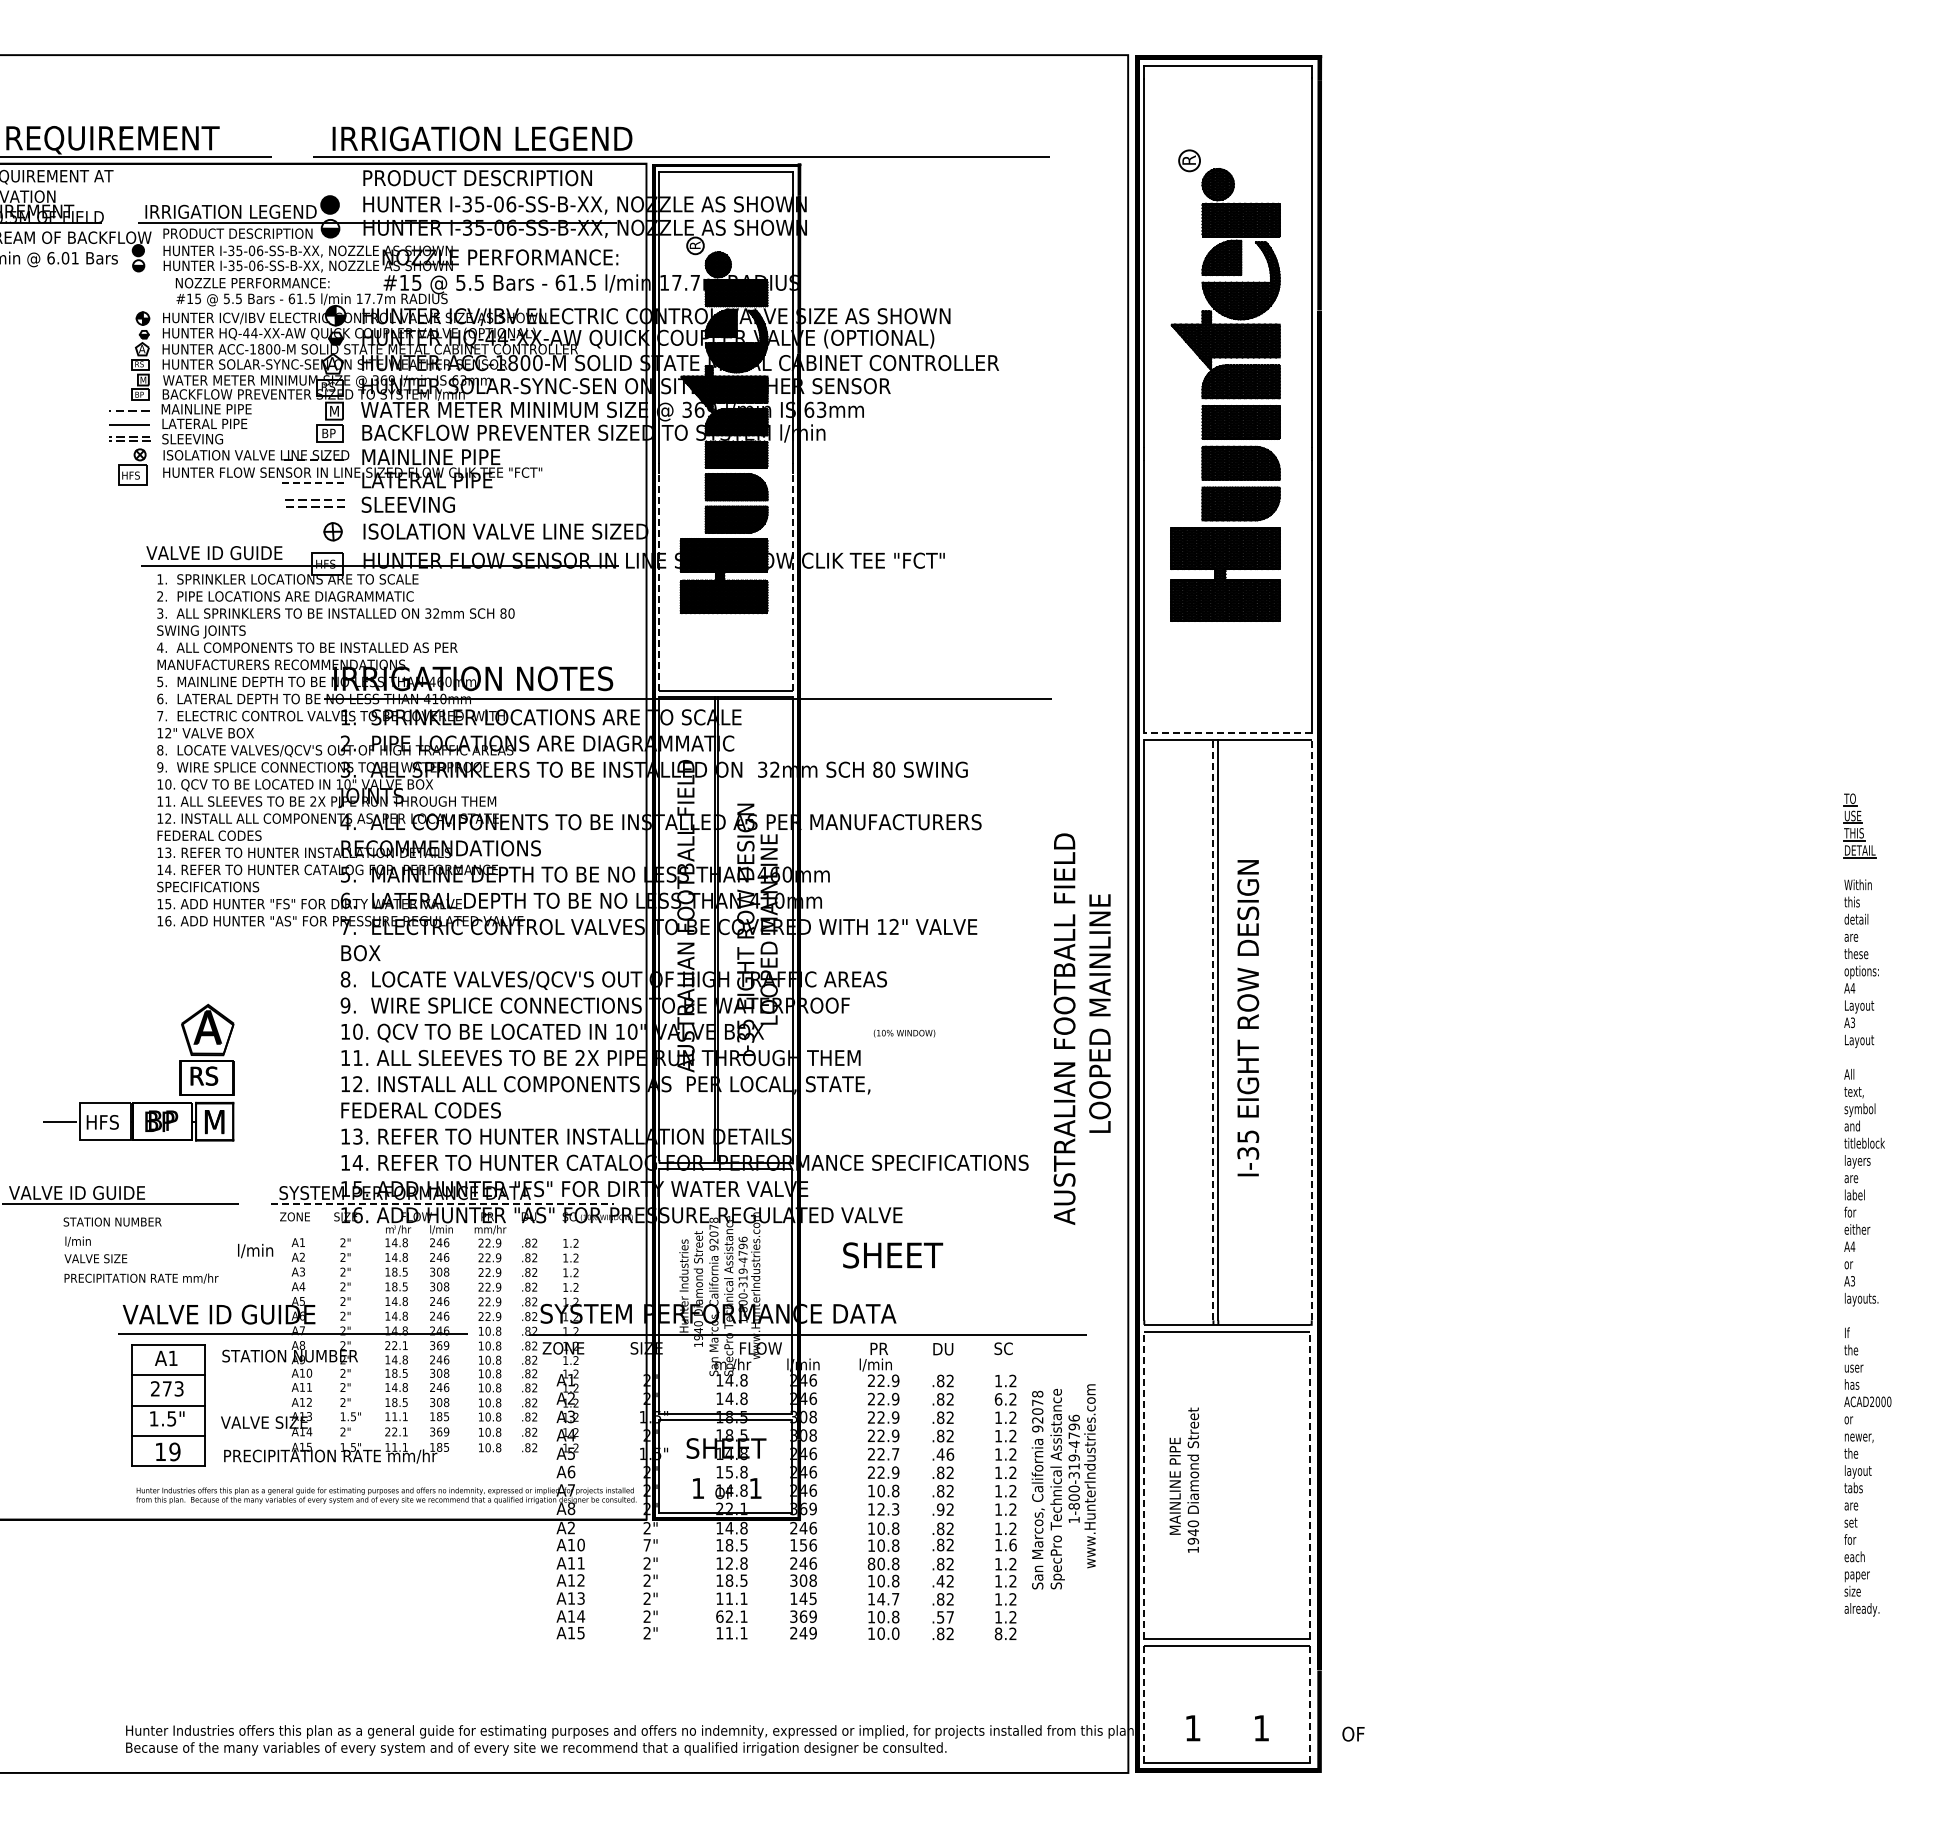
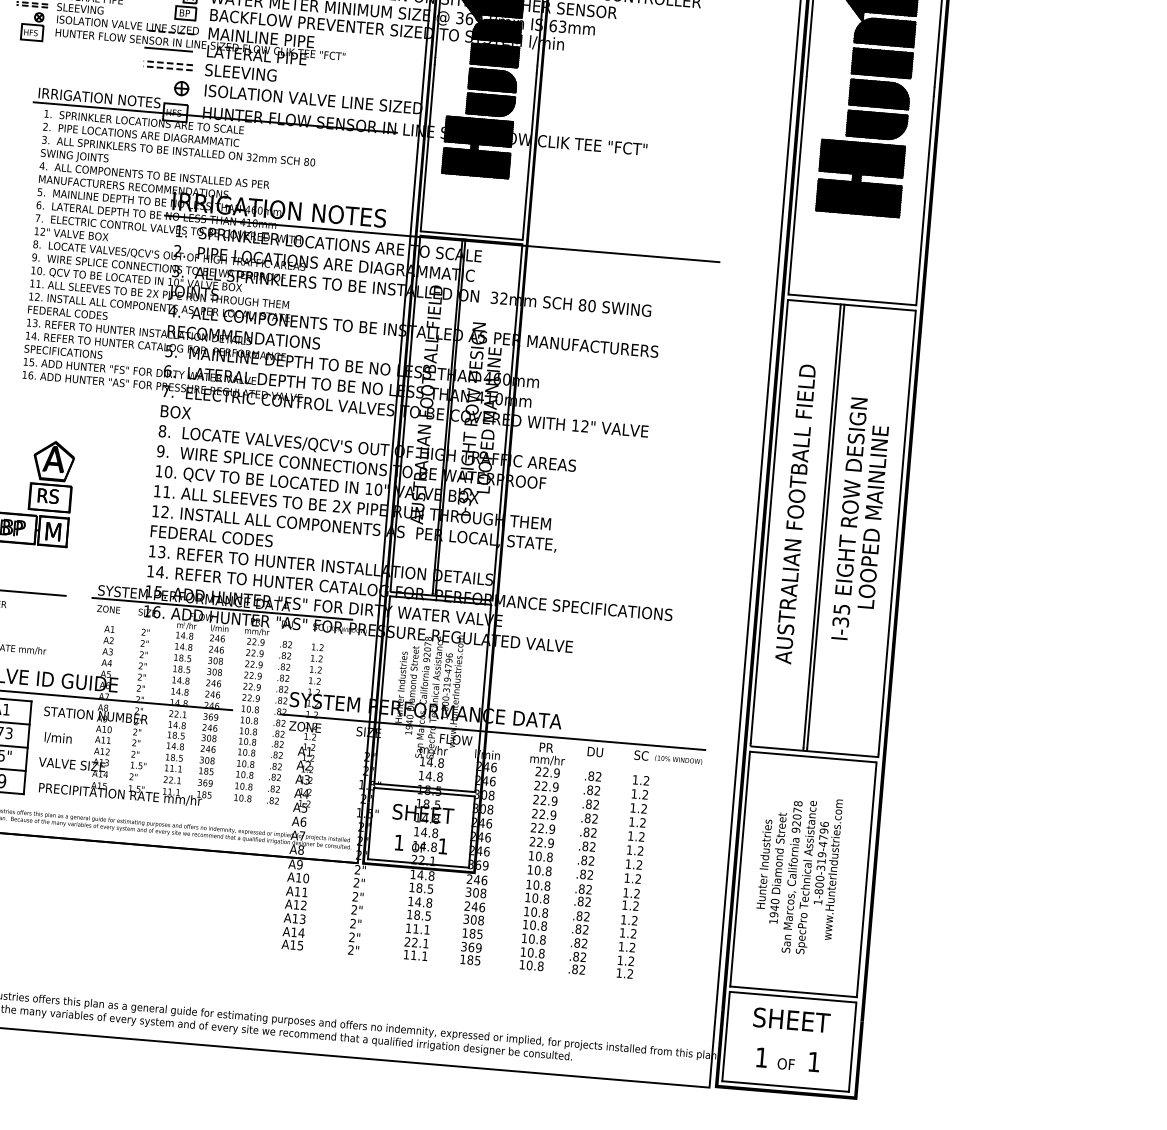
line: (311, 482) -> (168, 49), dashed -> solid
text: (226, 553) -> (98, 98), VALVE ID GUIDE -> IRRIGATION NOTES
line: (659, 582) -> (427, 148), dashed -> solid
line: (792, 582) -> (529, 156), dashed -> solid
line: (1228, 733) -> (852, 300), dashed -> solid
text: (1099, 1013) -> (872, 517), moved
text: (1064, 1028) -> (795, 513), moved
line: (1213, 1030) -> (822, 525), dashed -> solid
line: (1311, 1030) -> (897, 532), dashed -> solid
text: (904, 1033) -> (678, 760), moved
line: (443, 1203) -> (222, 608), dashed -> solid
text: (255, 1250) -> (58, 737), moved
text: (893, 1255) -> (792, 1020), moved
text: (881, 1364) -> (547, 759), l/min -> mm/hr
text: (998, 1399) -> (634, 794), 6.2 -> 1.2
text: (895, 1454) -> (552, 829), 22.7 -> 22.9
text: (945, 1454) -> (590, 832), .46 -> .82
text: (729, 1472) -> (424, 832), 15.8 -> 14.8
text: (1174, 1475) -> (763, 863), MAINLINE PIPE -> Hunter Industries
line: (1144, 1485) -> (740, 869), dashed -> solid
line: (1310, 1485) -> (867, 879), dashed -> solid
text: (1063, 1486) -> (812, 875), moved
text: (888, 1509) -> (543, 870), 12.3 -> 10.8
text: (940, 1509) -> (582, 874), .92 -> .82
text: (571, 1528) -> (299, 865), A2 -> A9
text: (1012, 1544) -> (635, 905), 1.6 -> 1.2
text: (646, 1545) -> (356, 882), 7" -> 2"
text: (803, 1545) -> (475, 893), 156 -> 308
text: (729, 1563) -> (418, 902), 12.8 -> 14.8
text: (871, 1563) -> (526, 911), 80.8 -> 10.8
text: (940, 1581) -> (578, 929), .42 -> .82
text: (803, 1598) -> (472, 933), 145 -> 185
text: (888, 1598) -> (537, 938), 14.7 -> 10.8
text: (719, 1616) -> (407, 941), 62.1 -> 22.1
text: (945, 1617) -> (579, 957), .57 -> .82
text: (803, 1633) -> (470, 960), 249 -> 185
text: (895, 1633) -> (540, 966), 10.0 -> 10.8
text: (998, 1633) -> (619, 972), 8.2 -> 1.2
line: (1144, 1704) -> (726, 1036), dashed -> solid
line: (1310, 1704) -> (853, 1047), dashed -> solid
text: (1353, 1733) -> (786, 1063), moved

